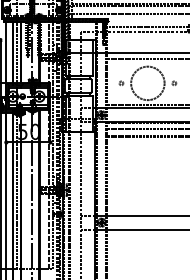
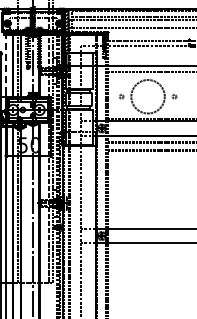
line: (6, 50) -> (6, 63), solid -> dashed

